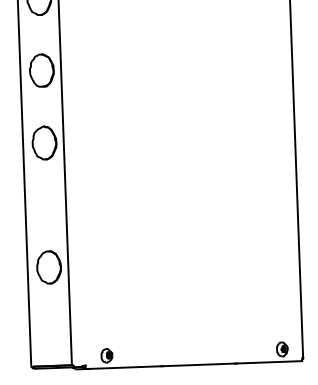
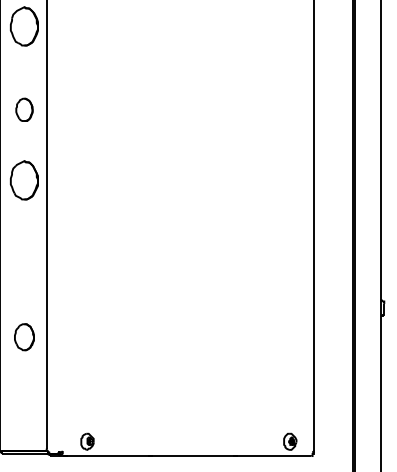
part: (41, 70) -> (24, 109), size x0.6
part: (44, 143) -> (24, 180), moved
part: (49, 266) -> (24, 336), size x0.7

